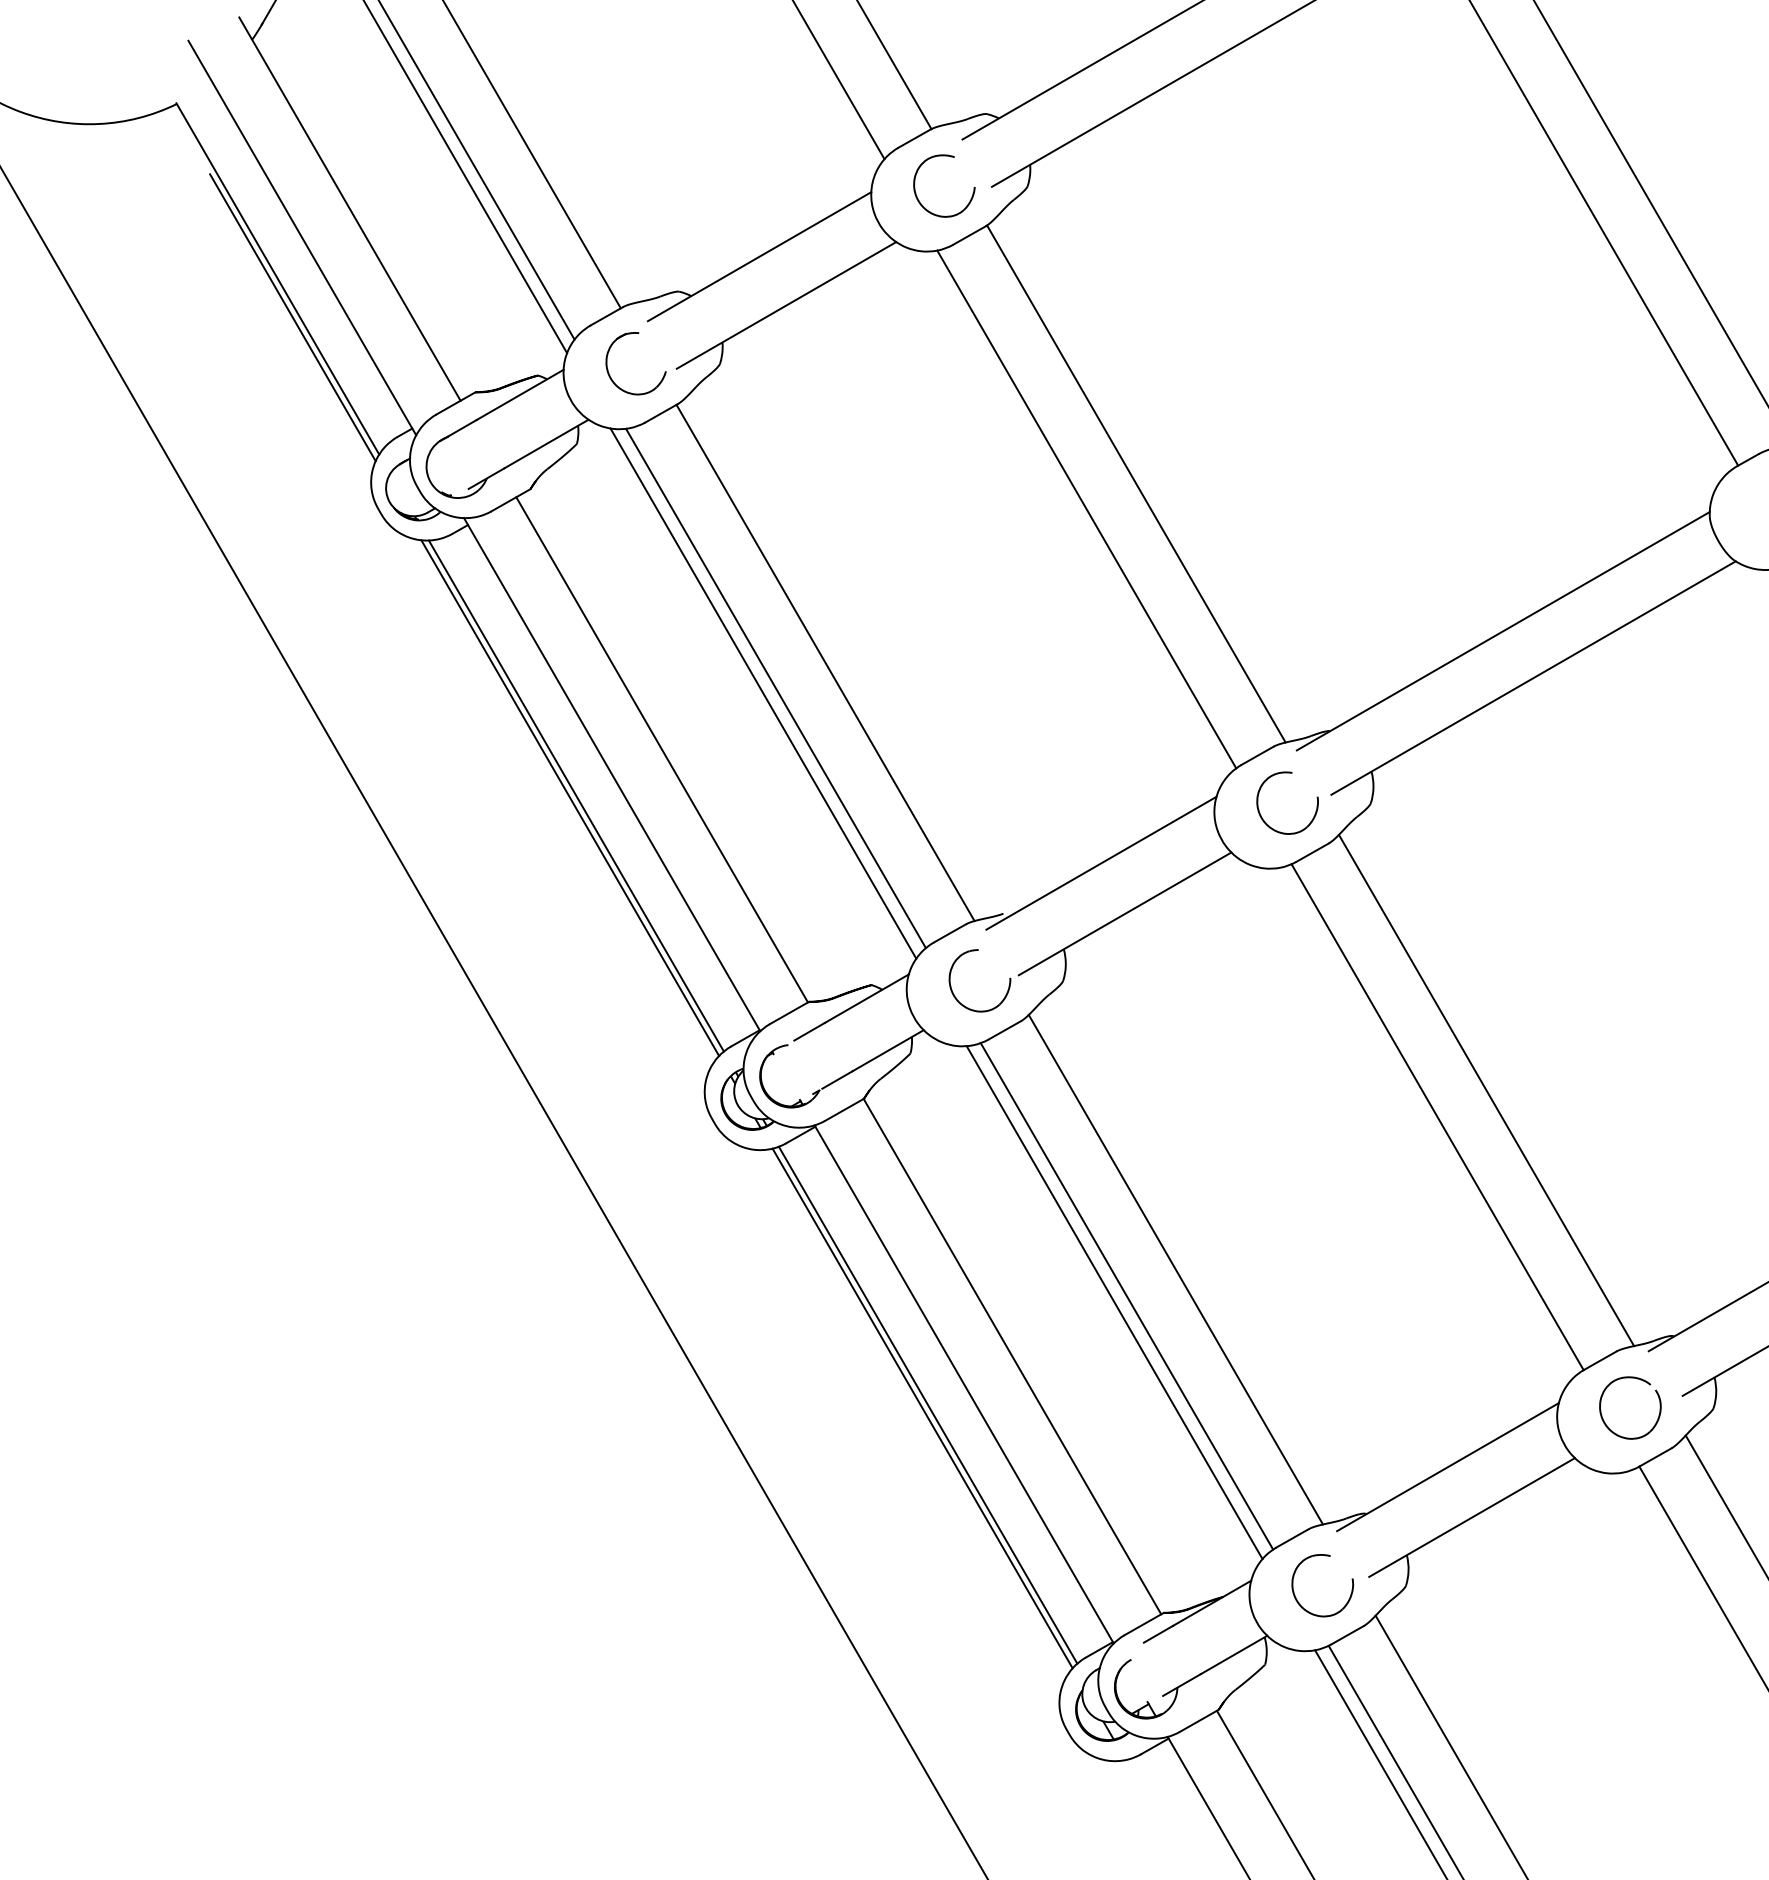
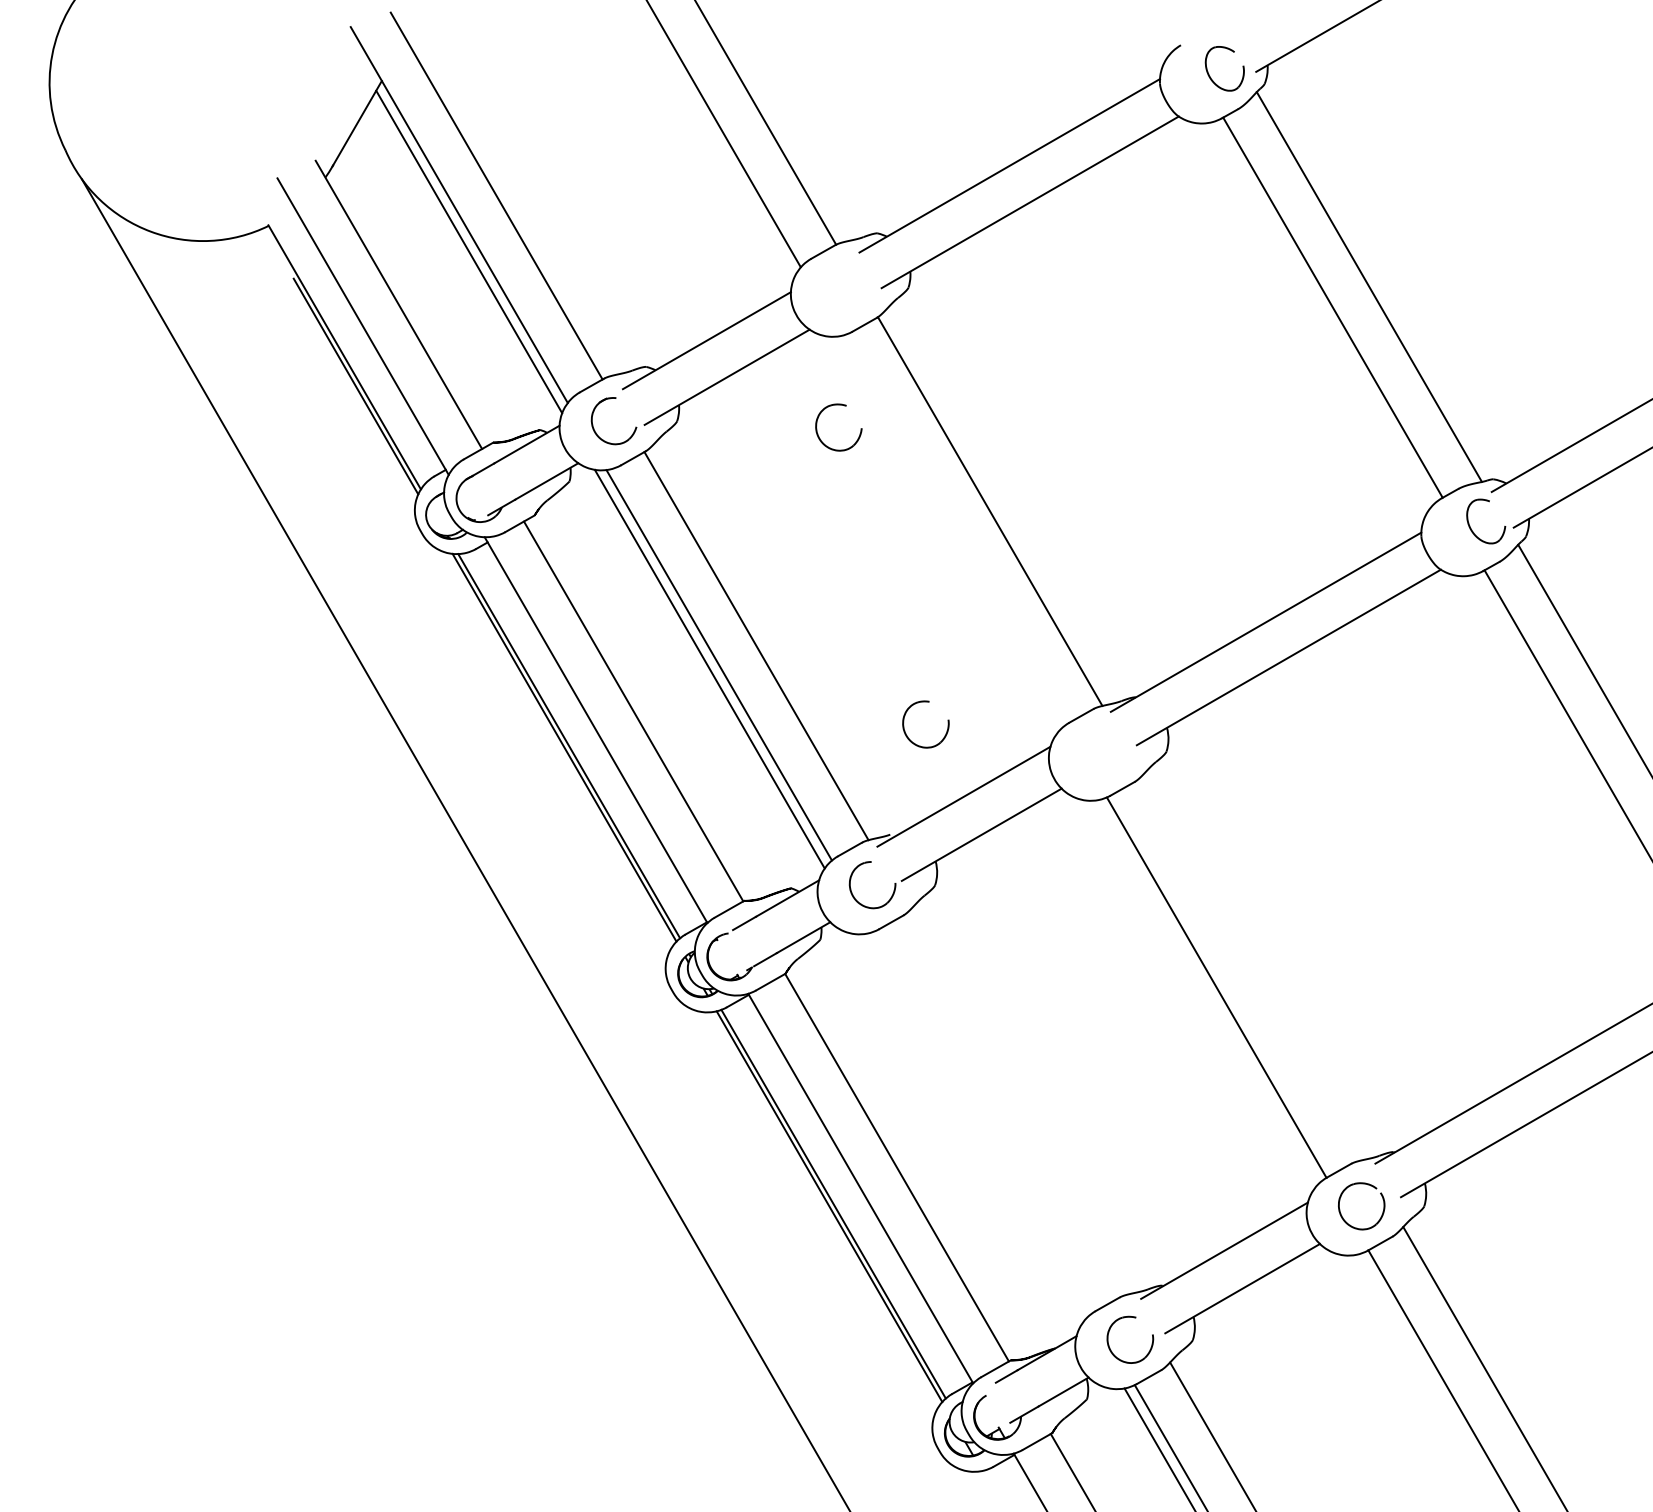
part: (917, 193) -> (818, 433), moved
line: (1086, 509) -> (952, 530), removed
part: (1260, 811) -> (905, 730), moved
line: (1486, 1090) -> (1253, 967), removed
line: (1175, 1268) -> (1019, 1101), removed
line: (1127, 1295) -> (983, 1121), removed
line: (1114, 1301) -> (973, 1126), removed

